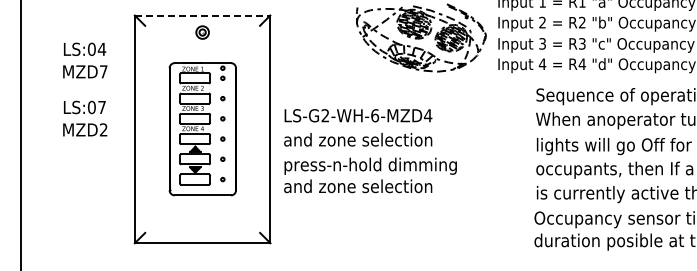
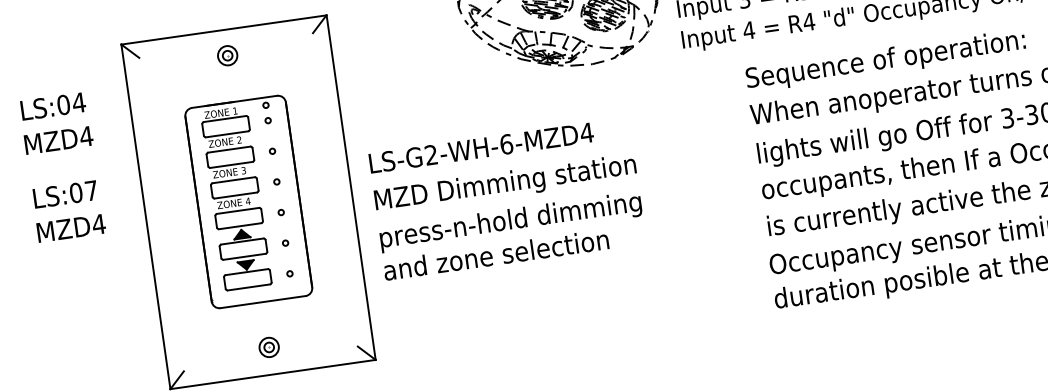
line: (202, 15) -> (223, 29), dashed -> solid
text: (103, 71) -> (86, 135), MZD7 -> MZD4
text: (103, 129) -> (98, 223), MZD2 -> MZD4
text: (370, 141) -> (505, 184), and zone selection -> MZD Dimming station
part: (202, 225) -> (269, 347), added

